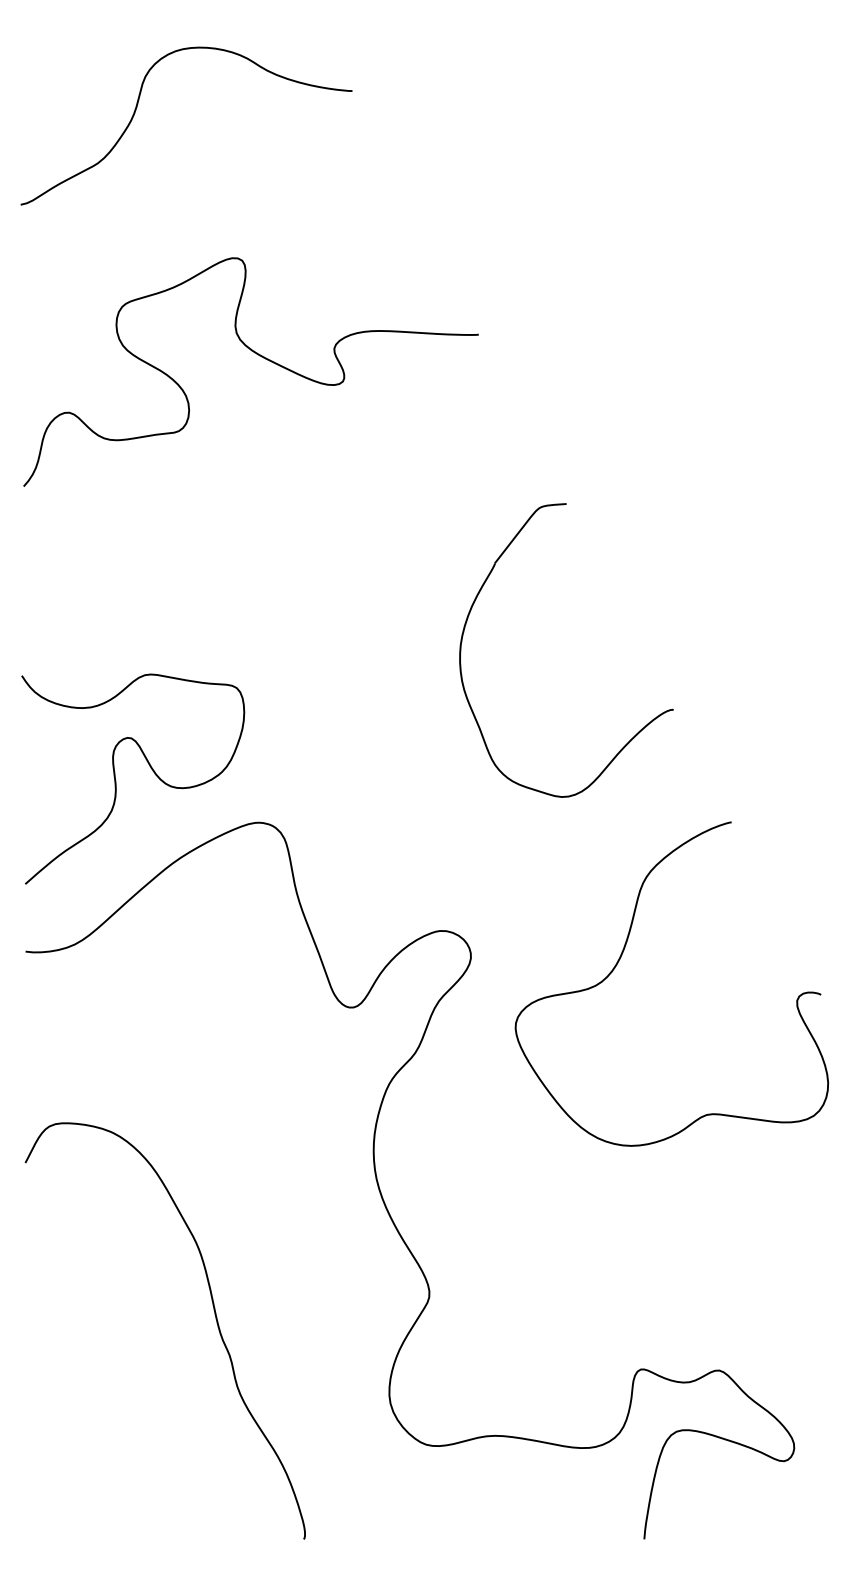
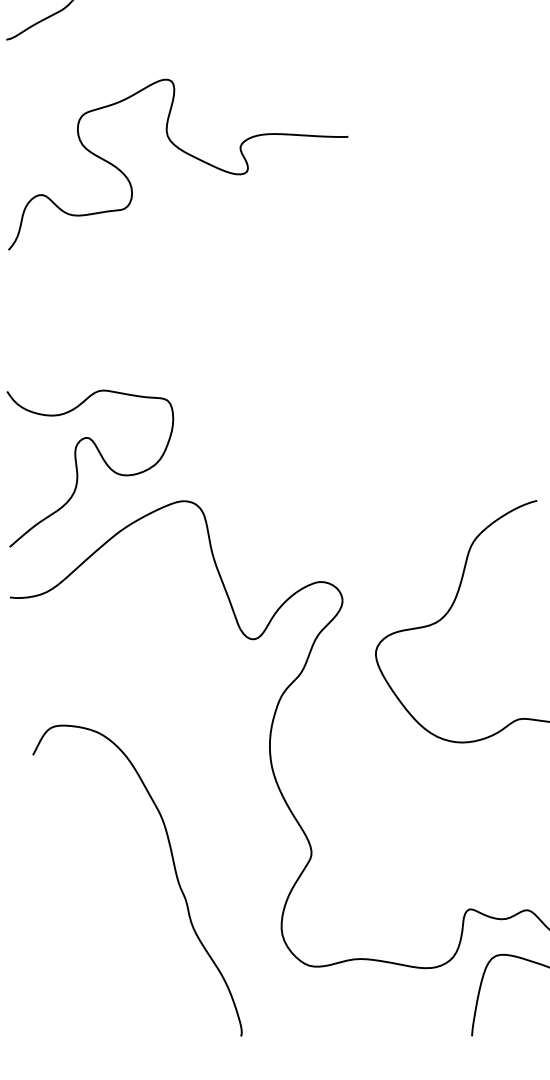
part: (470, 613) -> (342, 344), removed
curve: (215, 1319) -> (174, 872), moved

